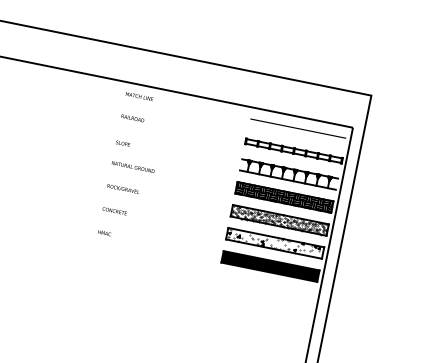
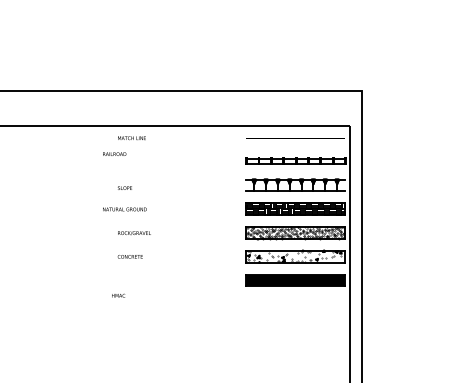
text: (132, 117) -> (114, 153), moved
text: (132, 167) -> (124, 209), moved
text: (104, 233) -> (118, 295), moved

